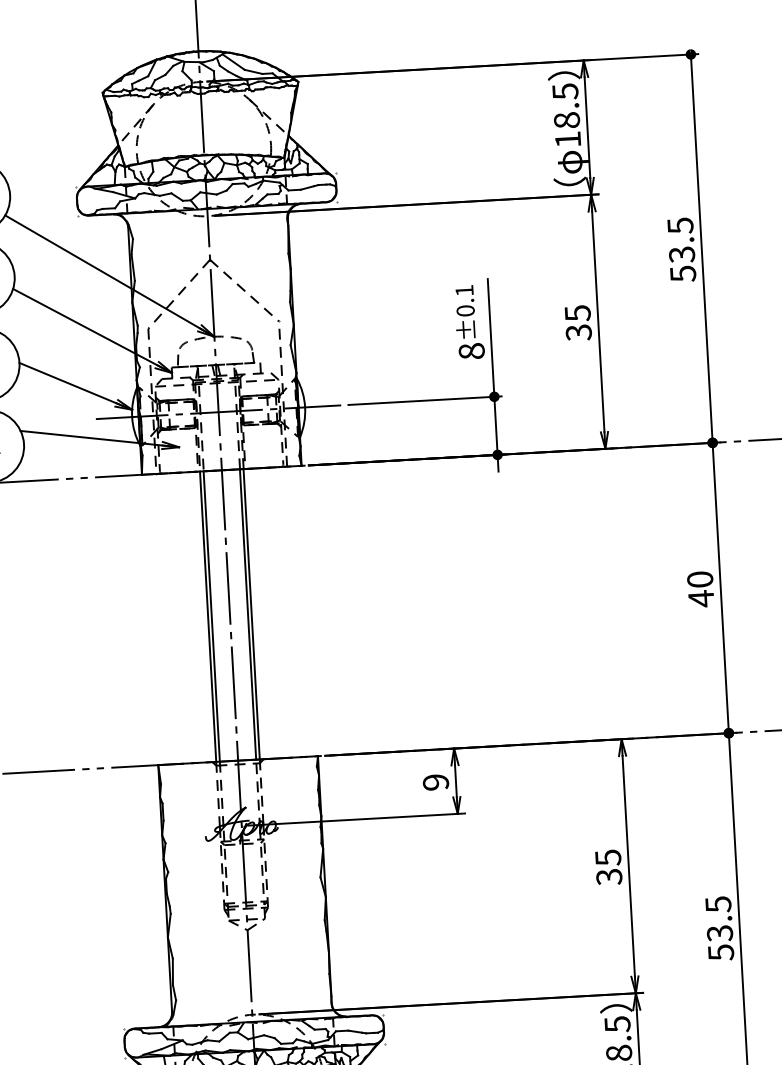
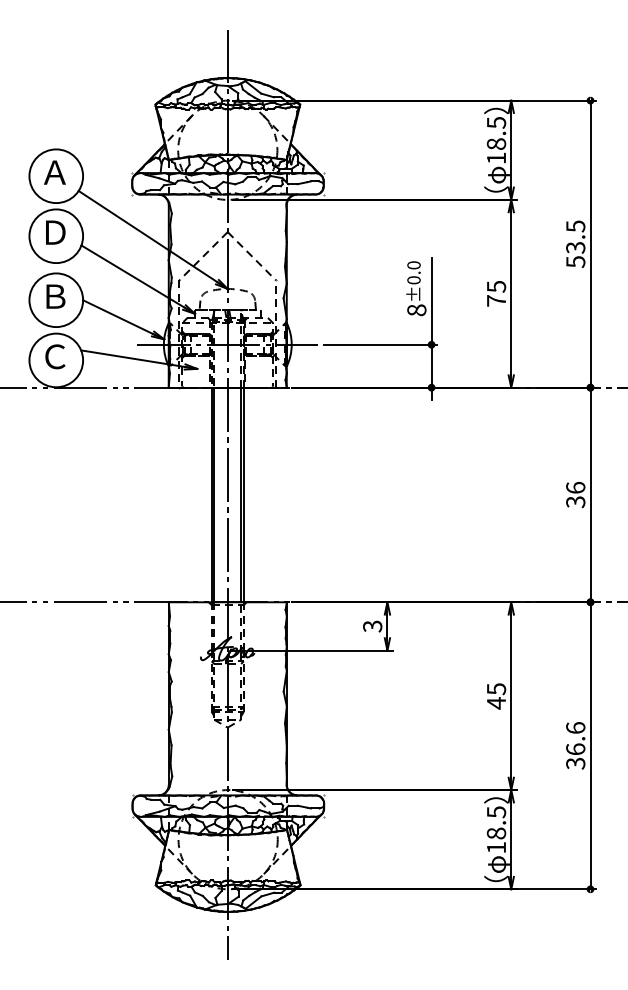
text: (463, 290) -> (413, 265), ±0.1 -> ±0.0
text: (578, 332) -> (496, 300), 35 -> 75
text: (700, 588) -> (575, 494), 40 -> 36
text: (435, 782) -> (372, 626), 9 -> 3
text: (609, 877) -> (496, 703), 35 -> 45
text: (719, 928) -> (575, 745), 53.5 -> 36.6

